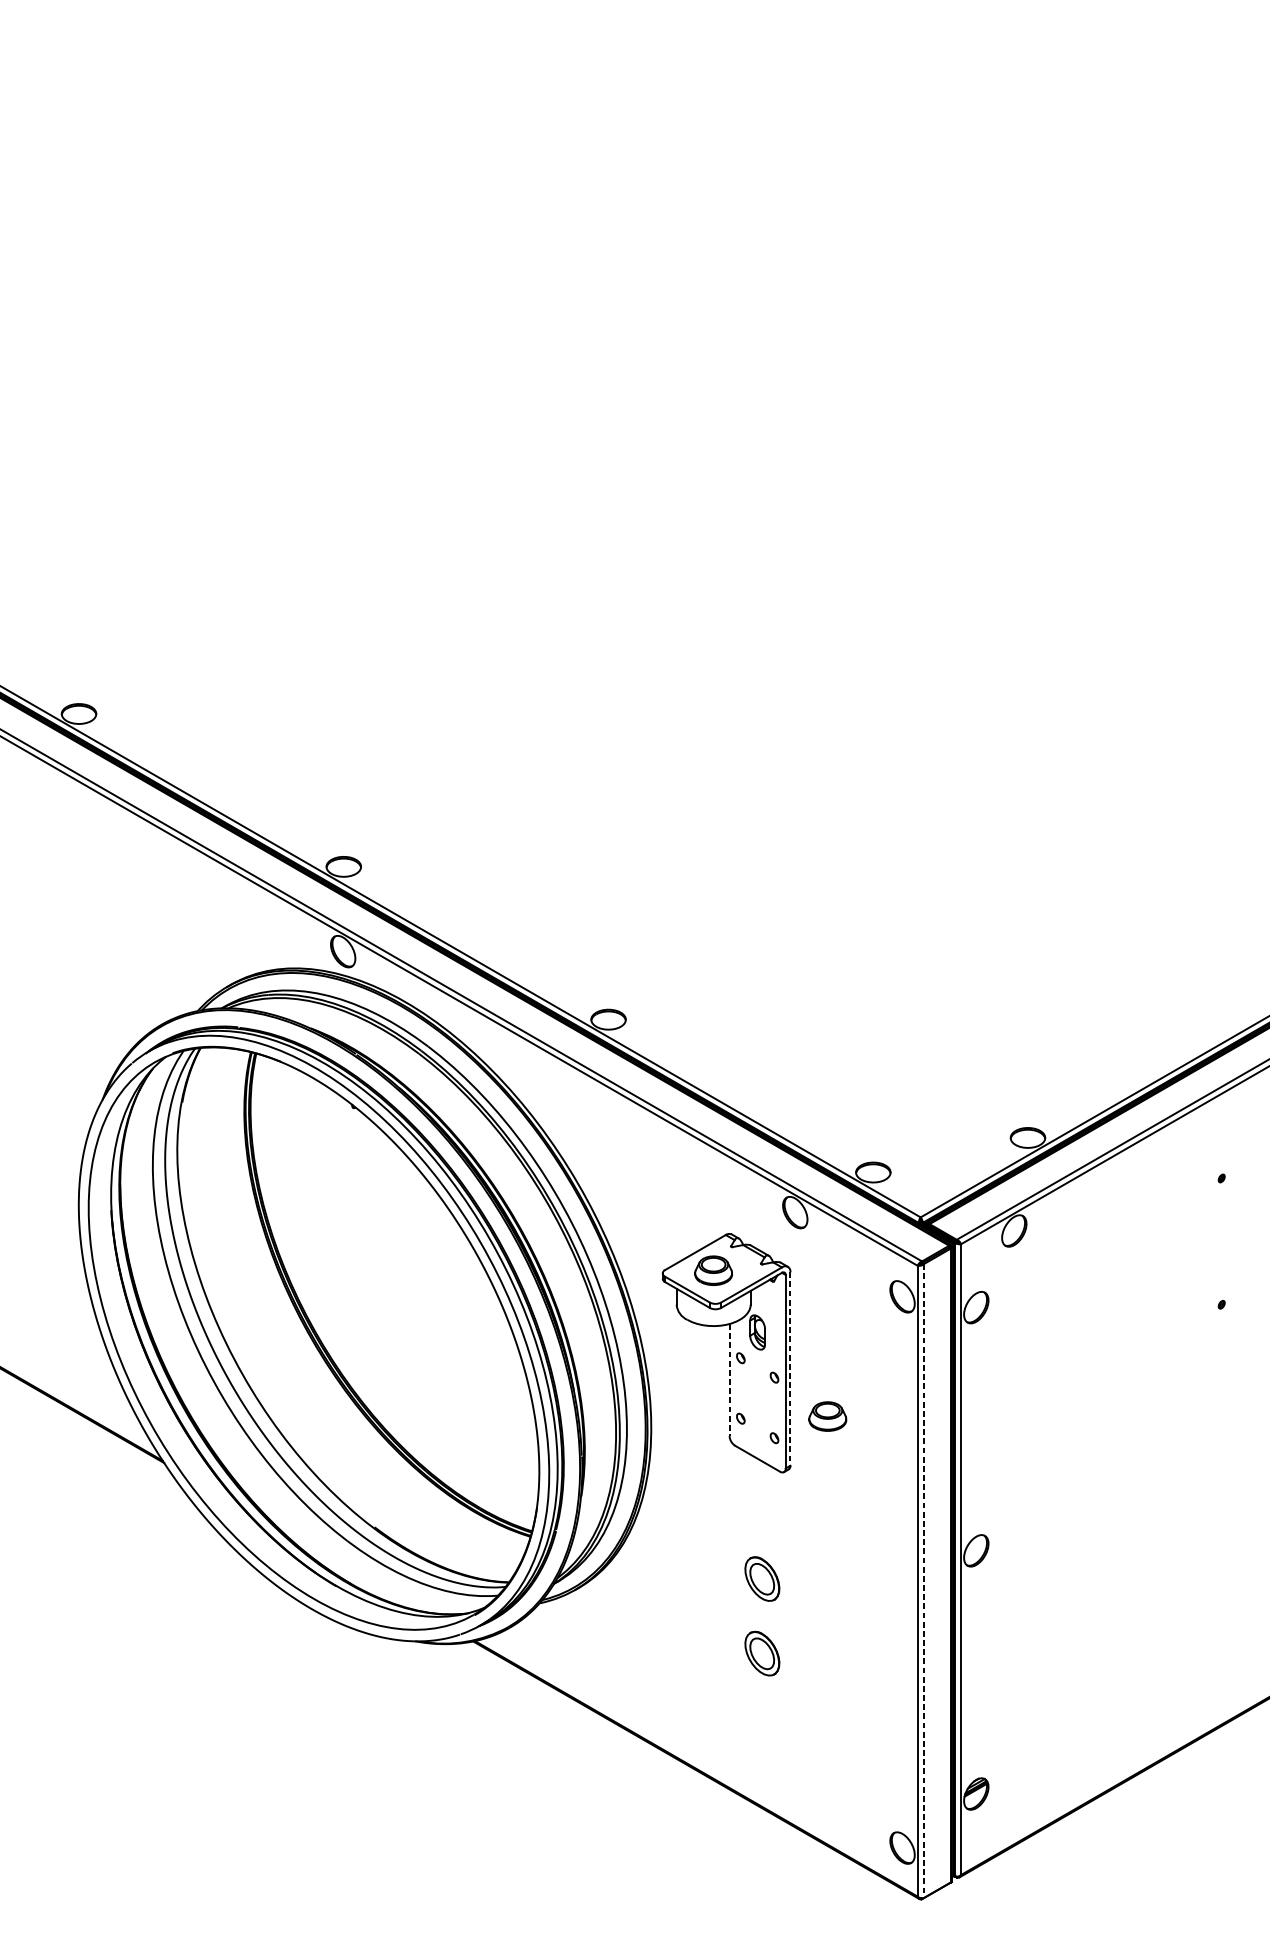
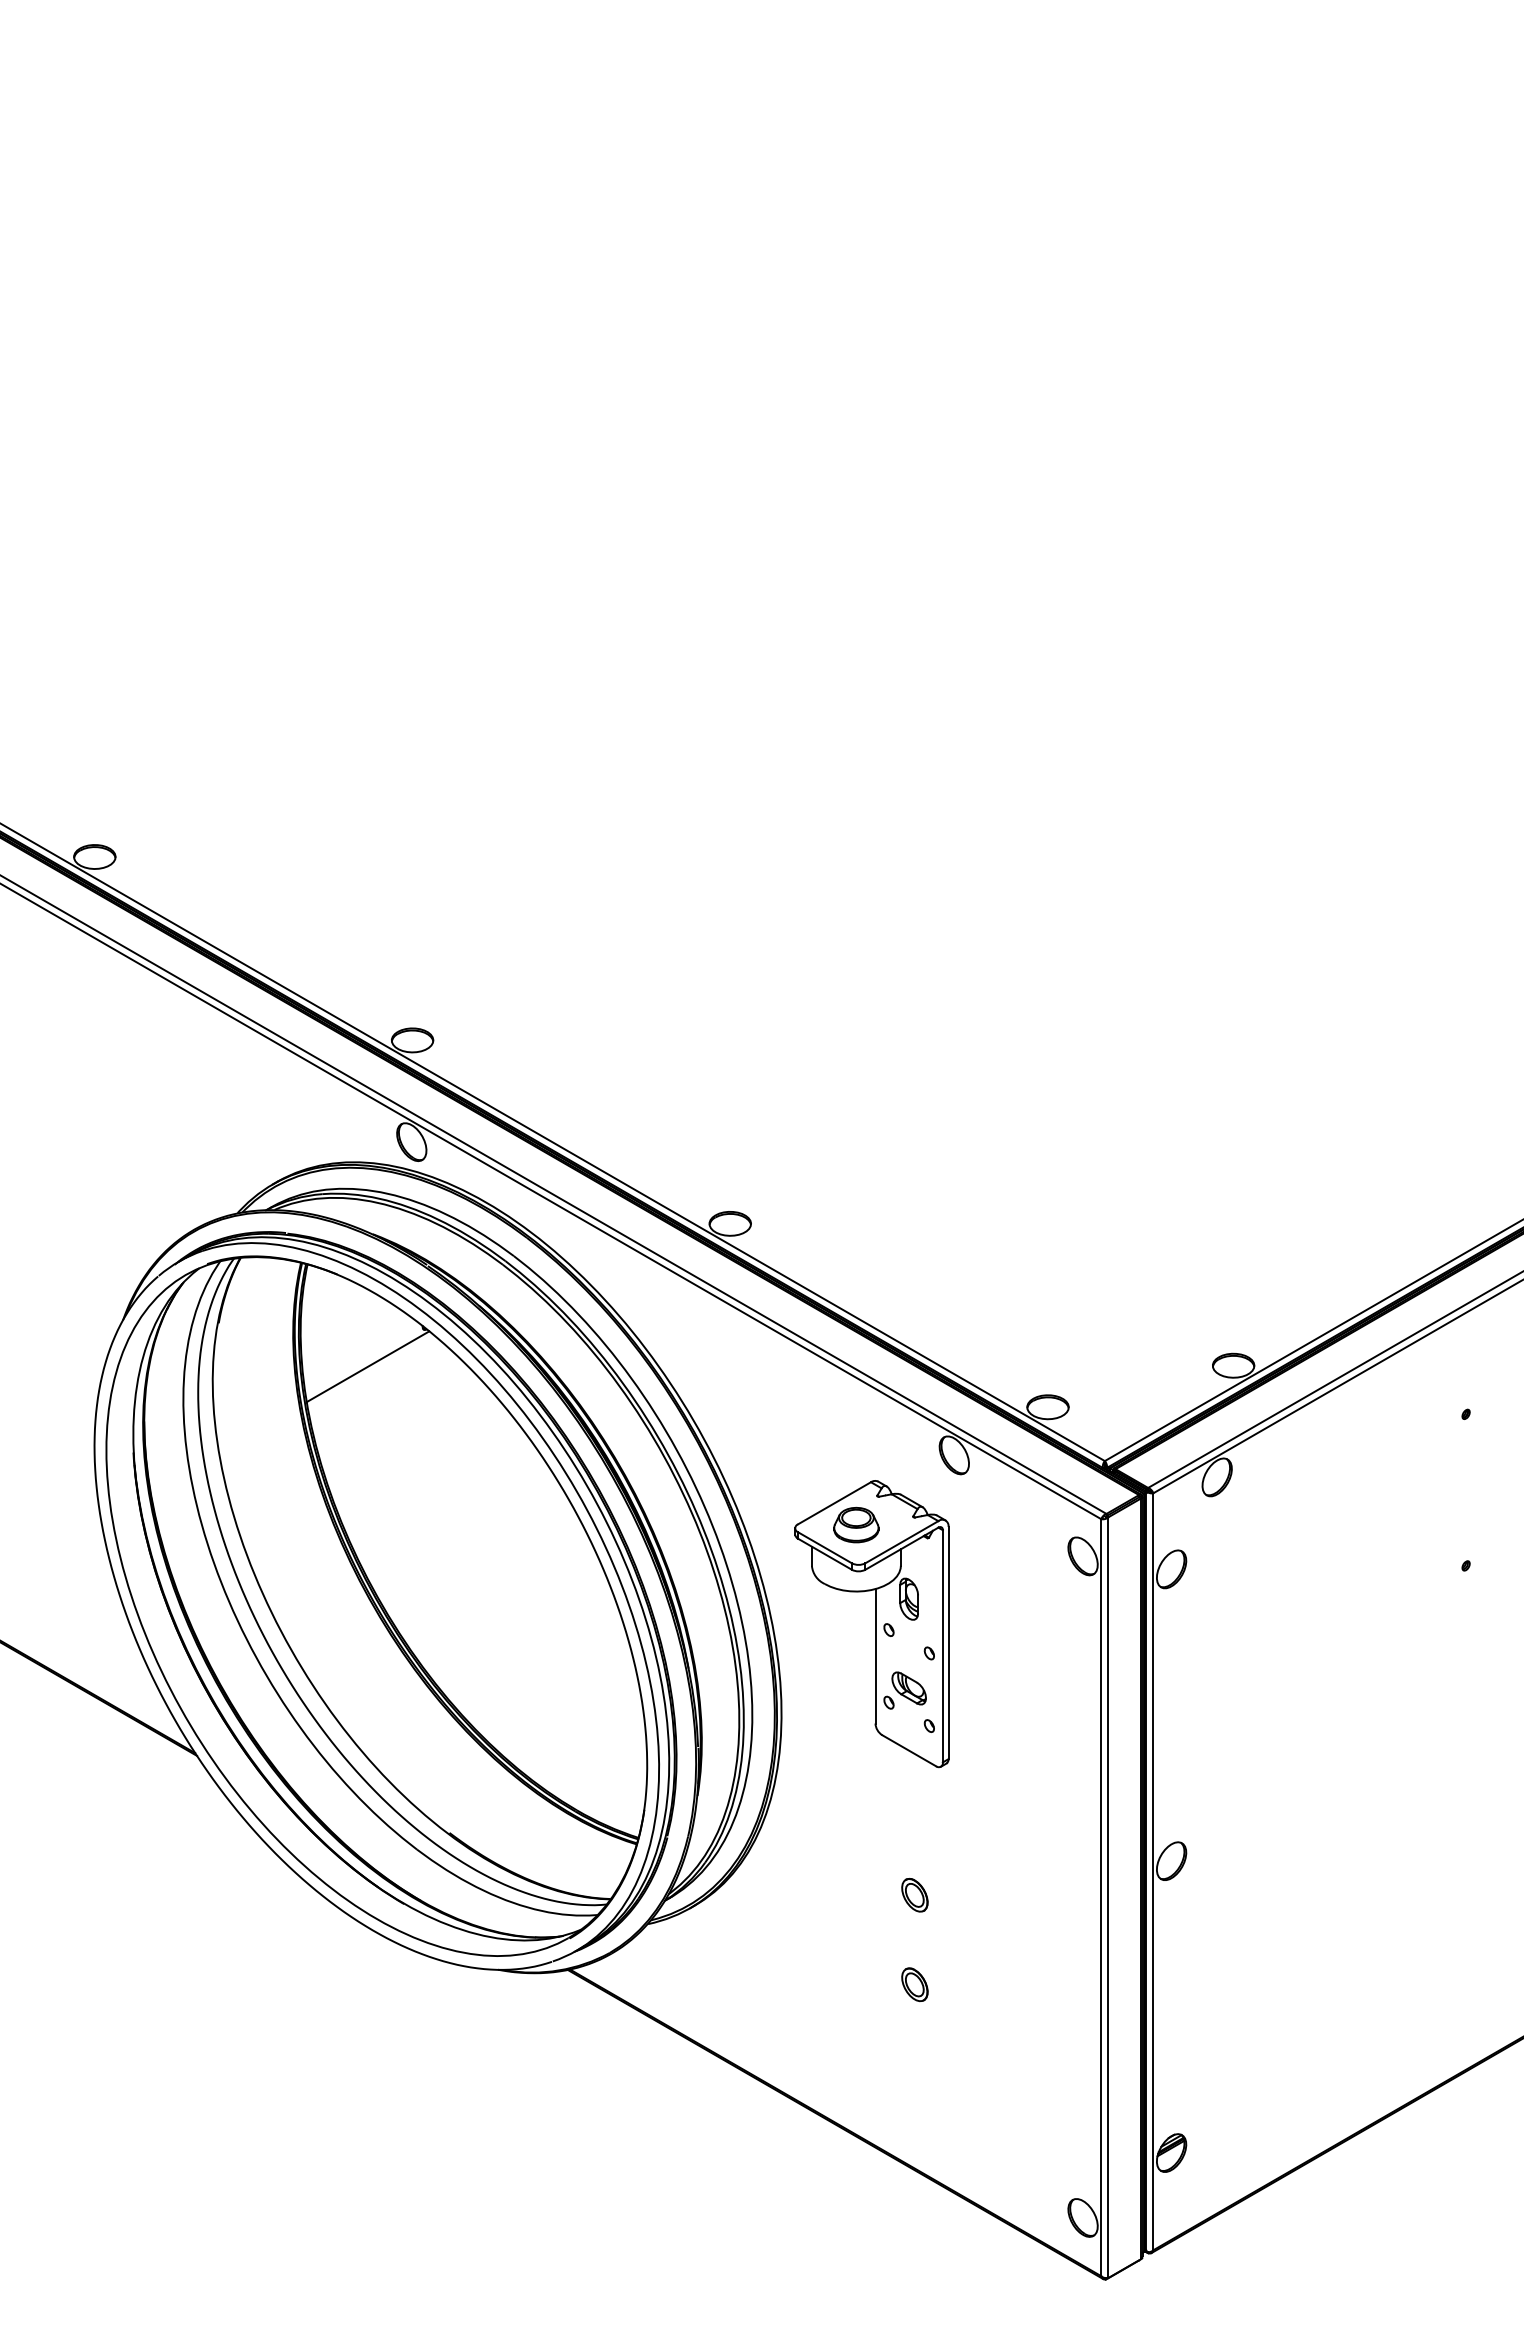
line: (306, 1138) -> (367, 1366), added
line: (790, 1369) -> (948, 1643), dashed -> solid
line: (729, 1380) -> (875, 1656), dashed -> solid
part: (757, 1406) -> (908, 1688), added
part: (827, 1416) -> (993, 1699), removed
part: (762, 1579) -> (914, 1895), size x0.62
line: (923, 1581) -> (1108, 1898), dashed -> solid
part: (762, 1653) -> (914, 1984), size x0.62

